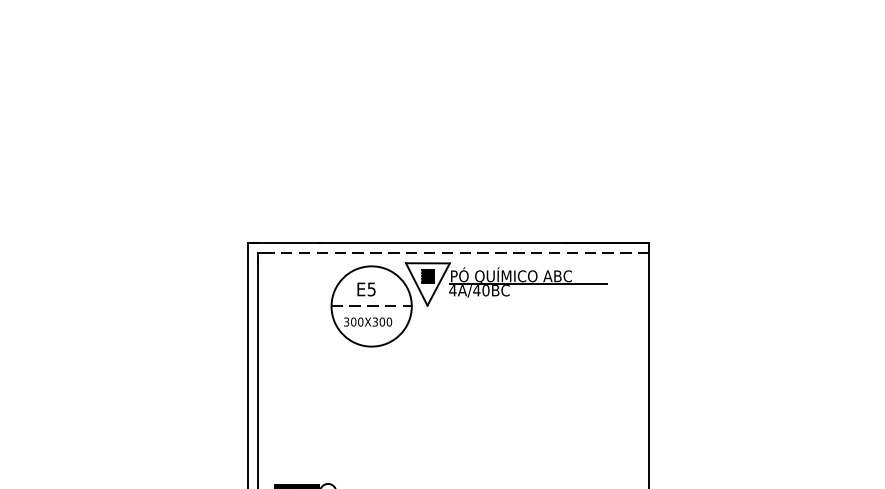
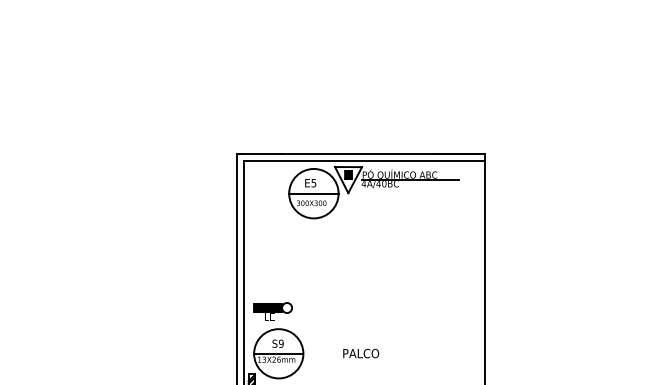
line: (455, 252) -> (365, 160), dashed -> solid
line: (371, 306) -> (313, 193), dashed -> solid

